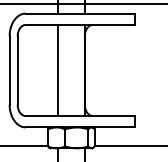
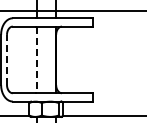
line: (16, 69) -> (6, 59), solid -> dashed
line: (57, 71) -> (36, 60), solid -> dashed

